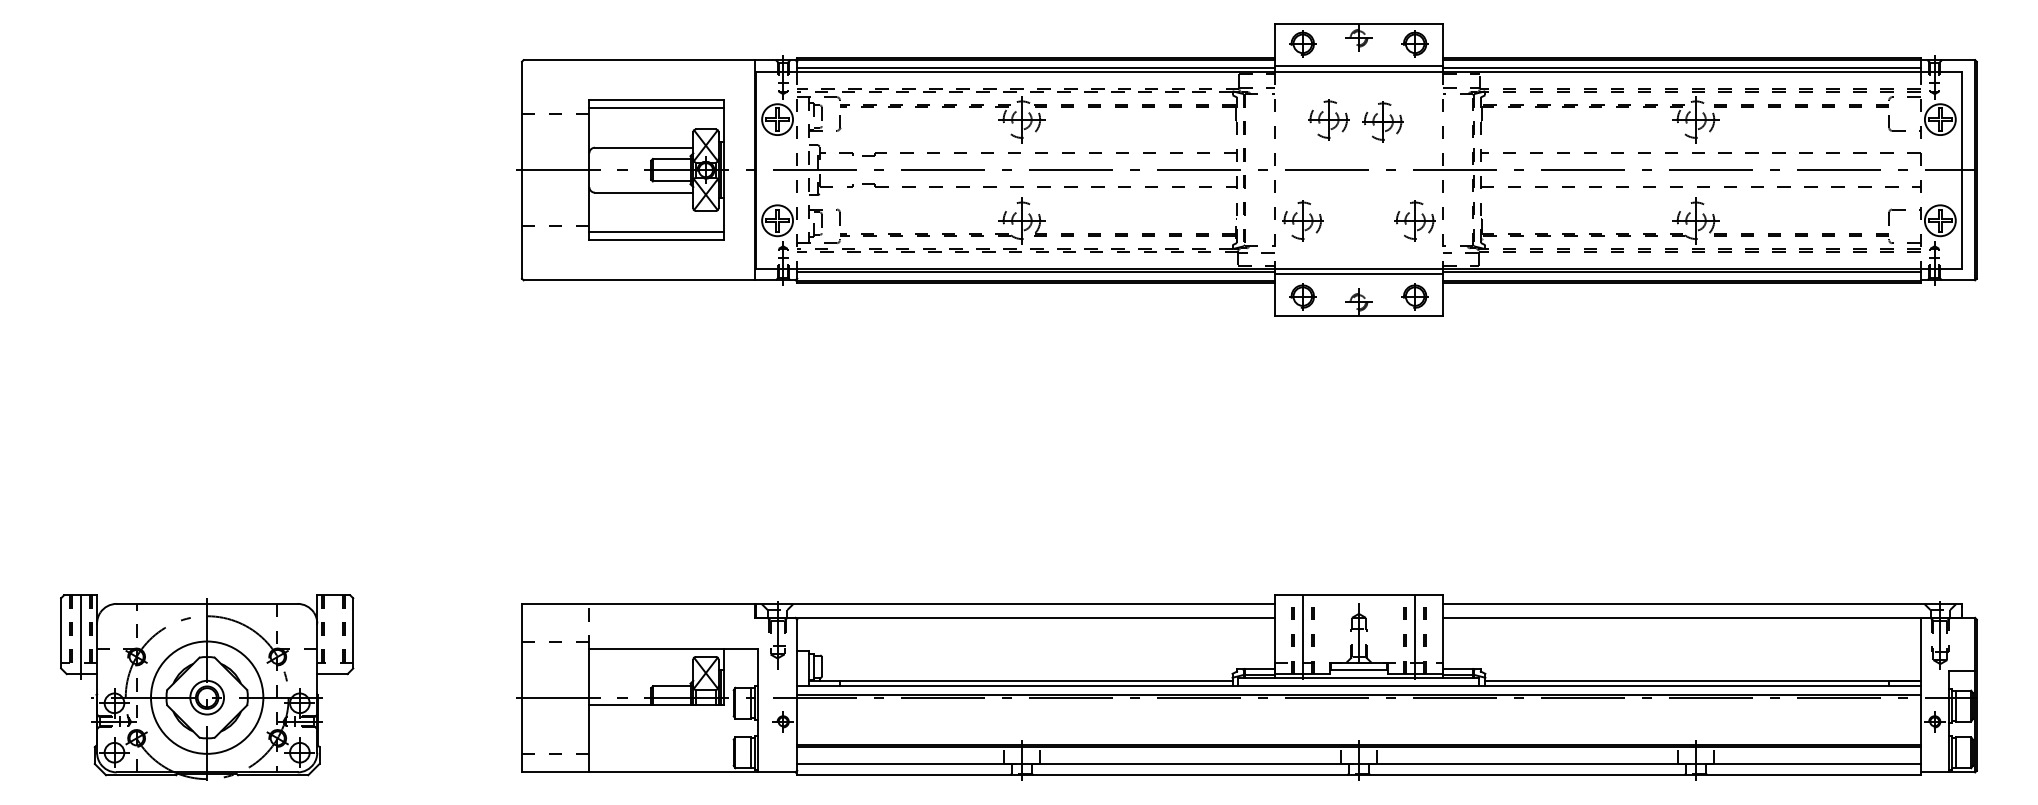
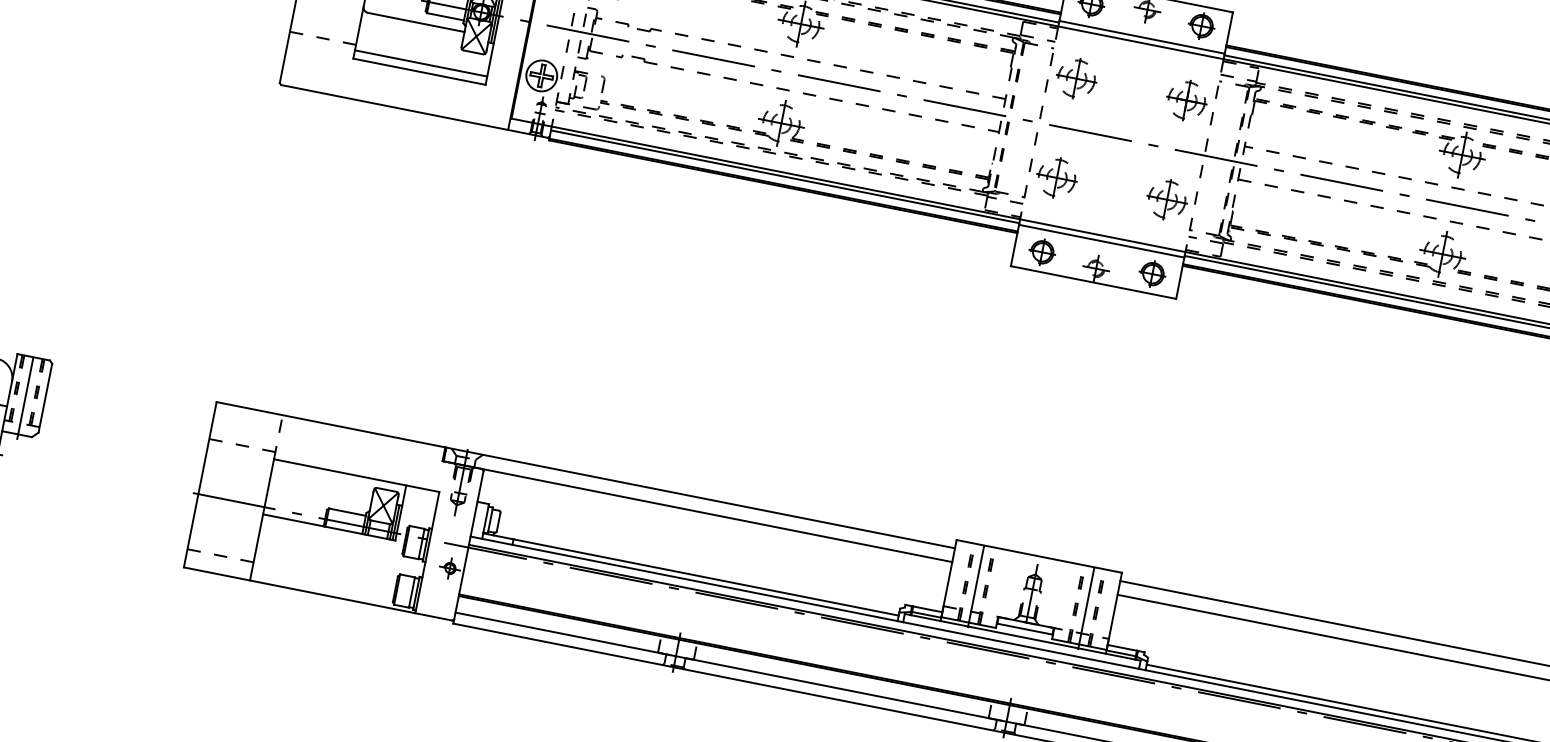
part: (1328, 119) -> (1076, 78), moved
part: (1382, 121) -> (1186, 100), moved
line: (333, 634) -> (25, 395), added

